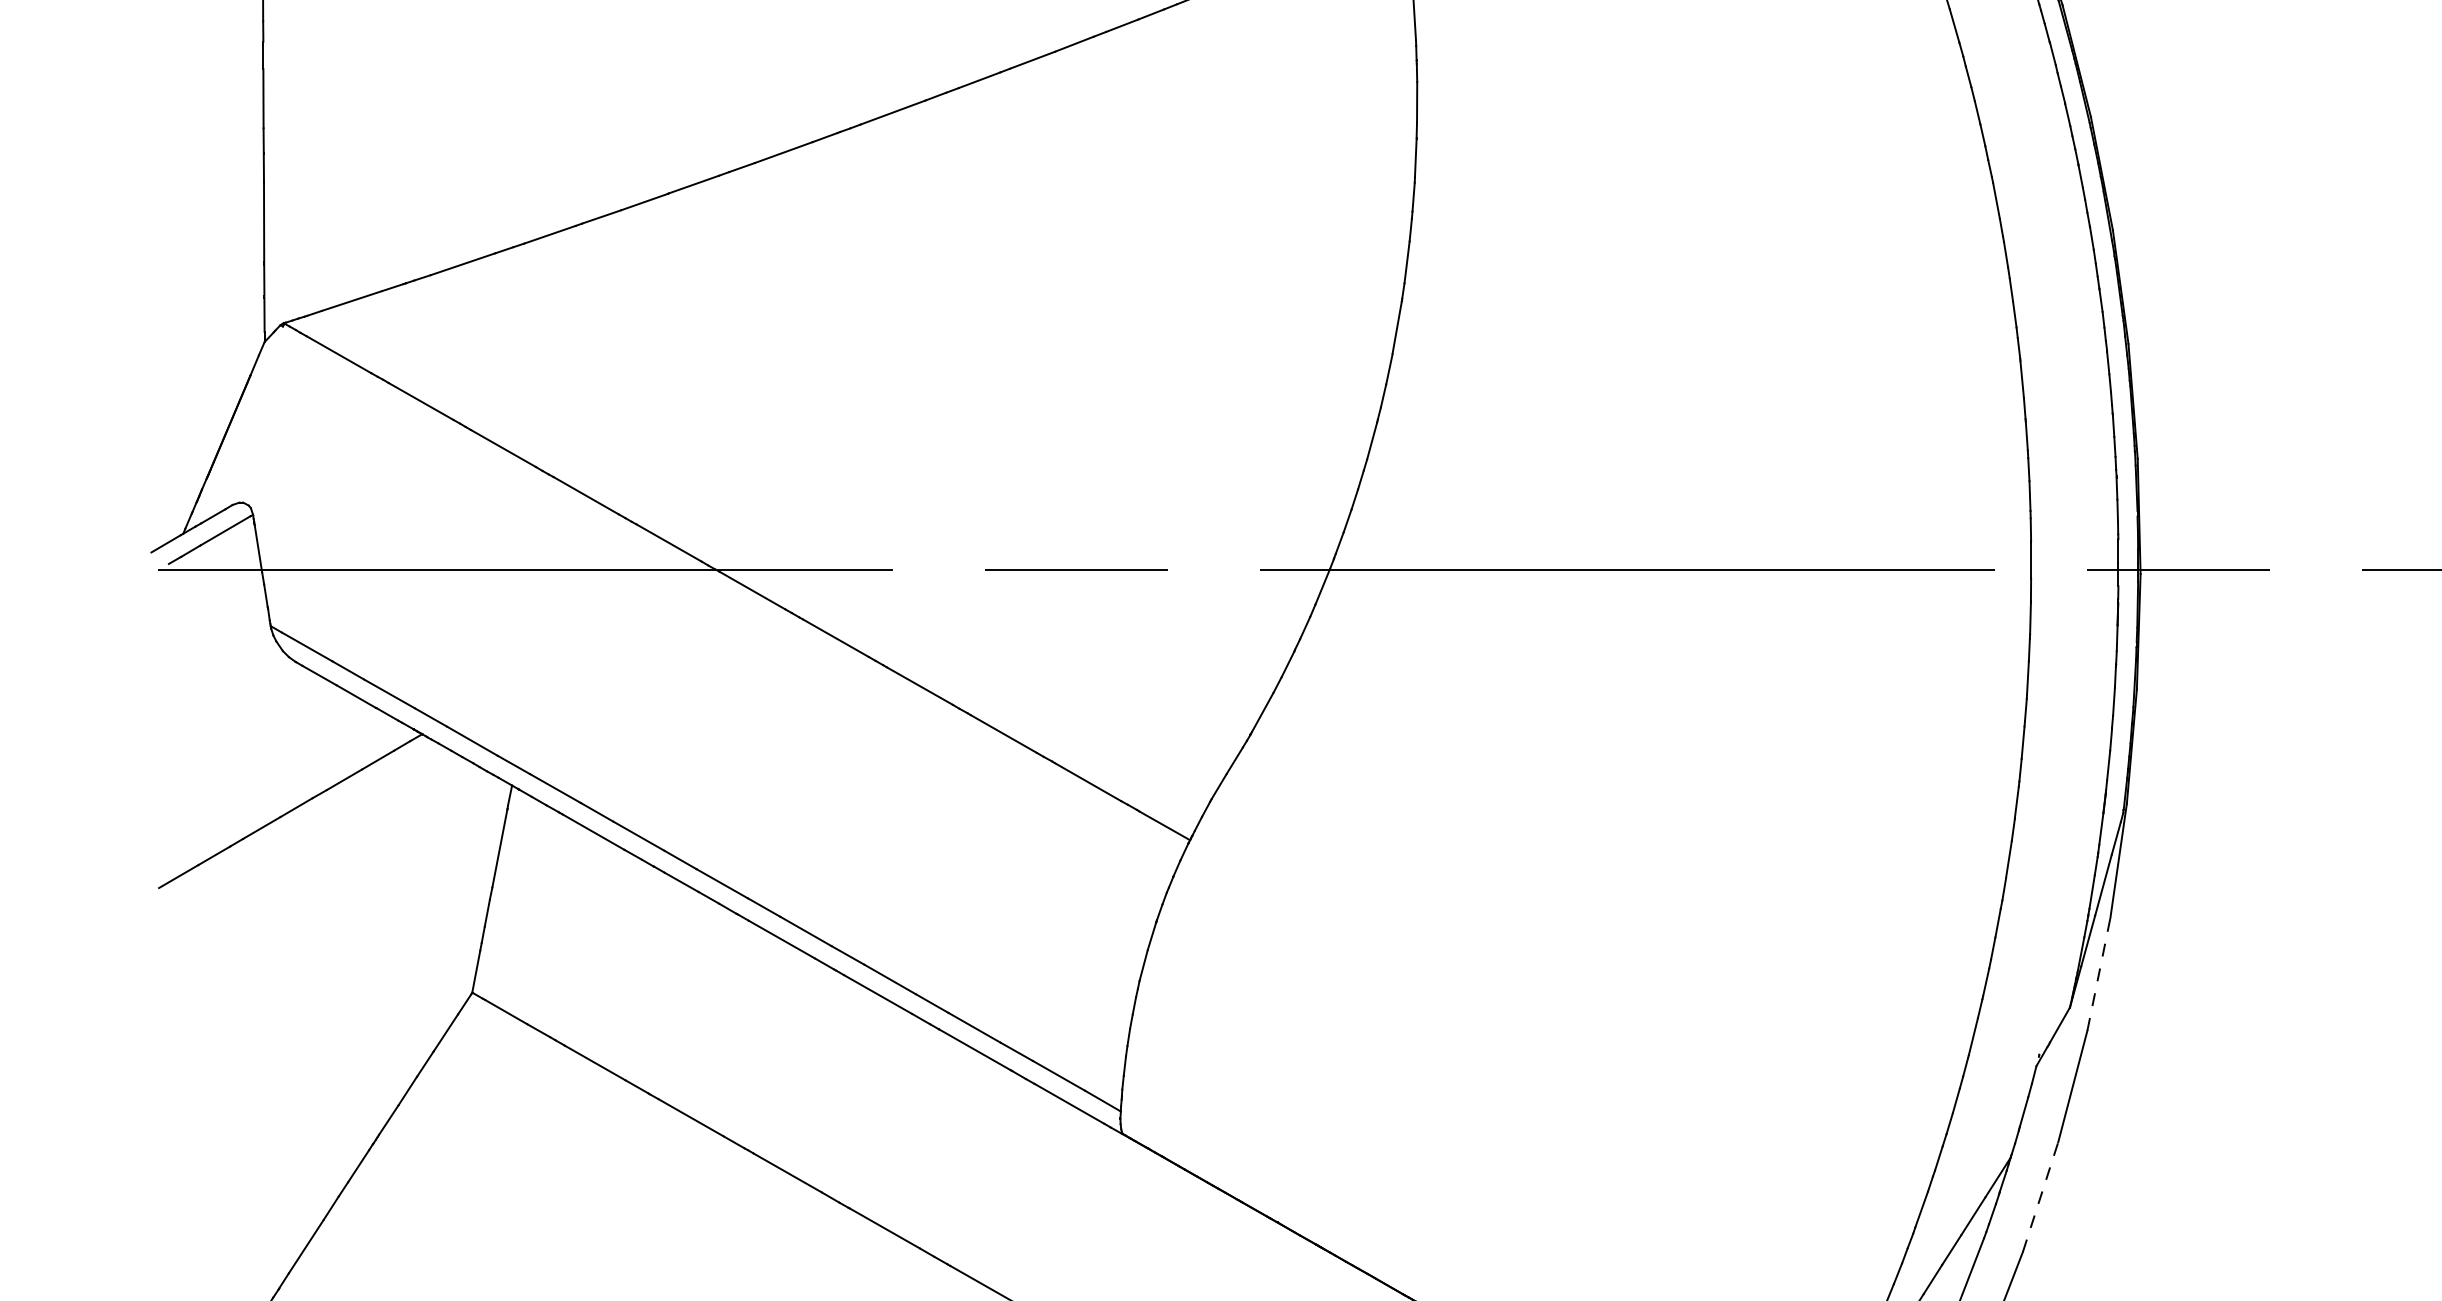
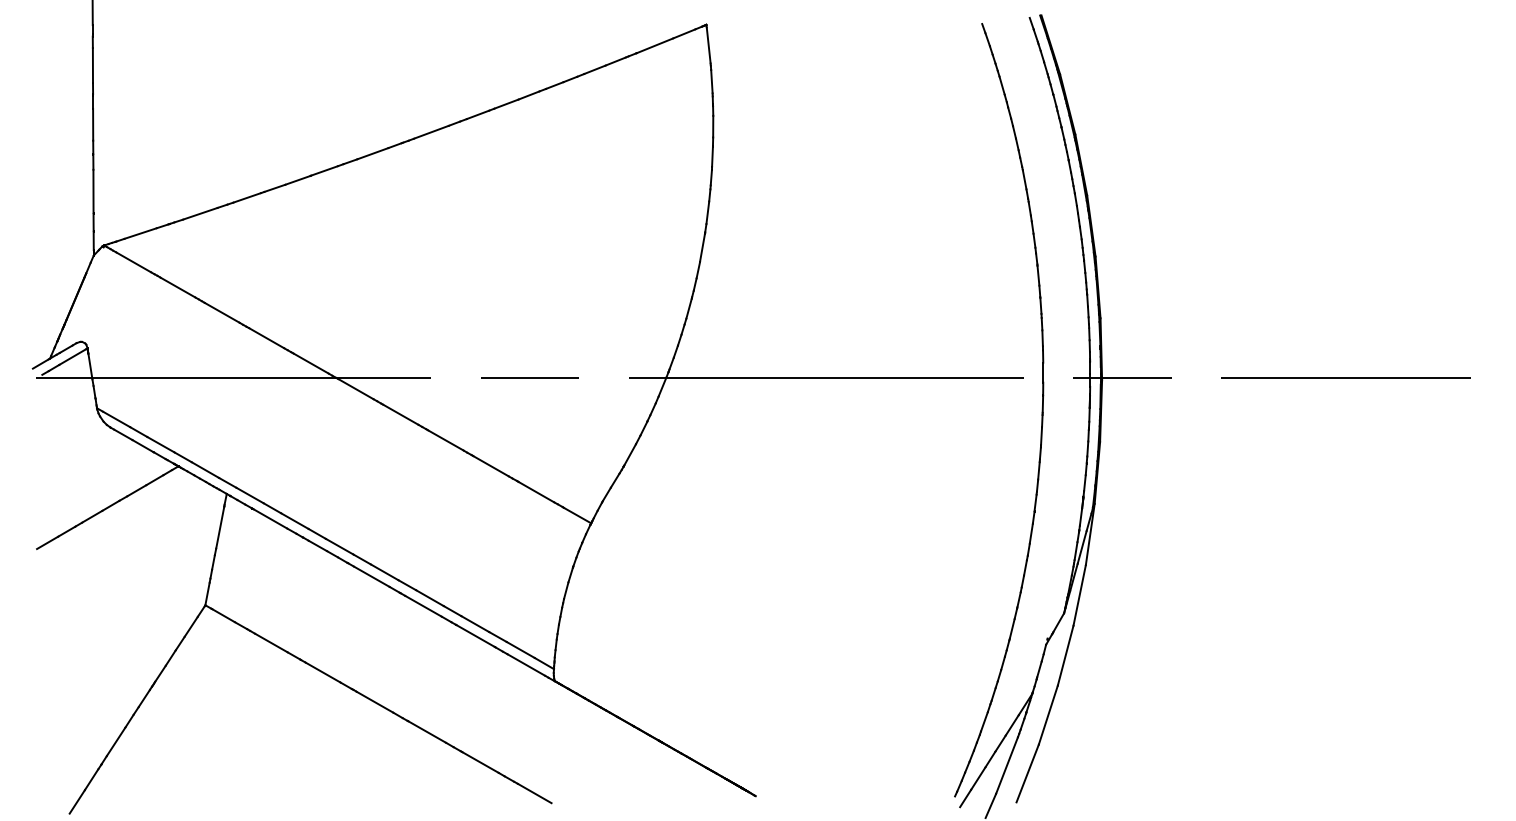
line: (2098, 974) -> (1079, 595), dashed -> solid
line: (2040, 1197) -> (1048, 715), dashed -> solid

